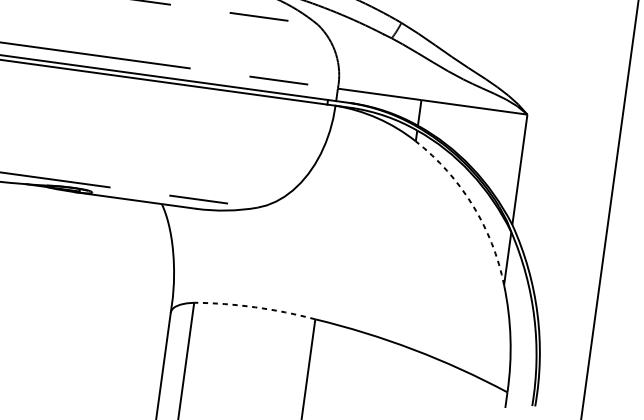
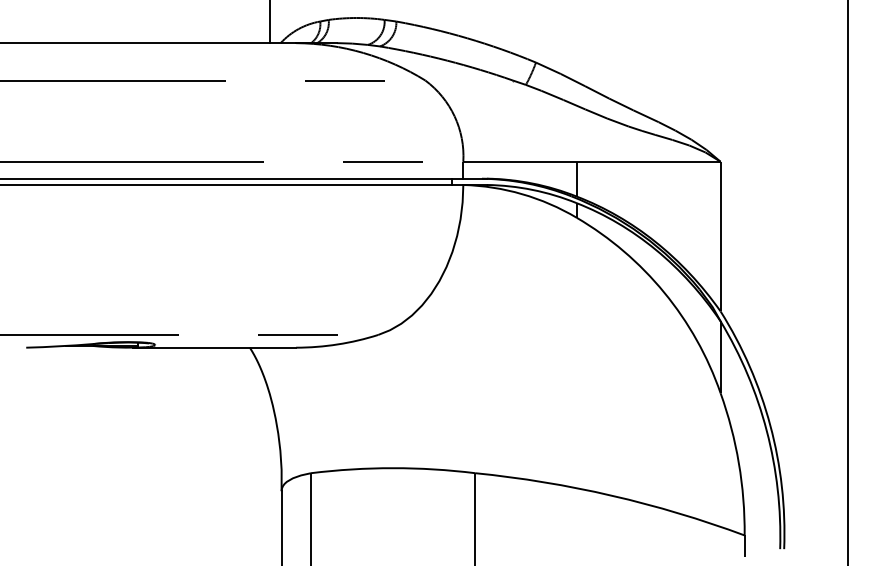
arc: (472, 205) -> (664, 292), dashed -> solid
arc: (255, 307) -> (393, 468), dashed -> solid

